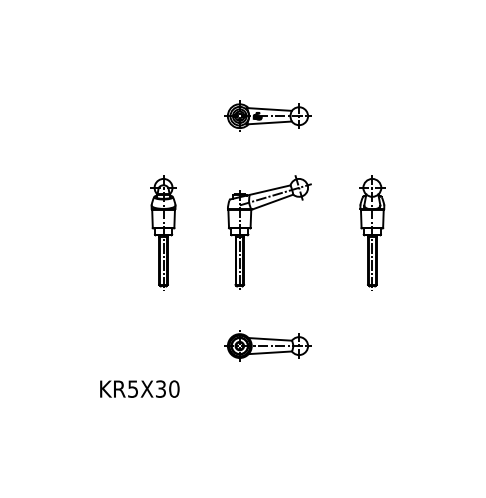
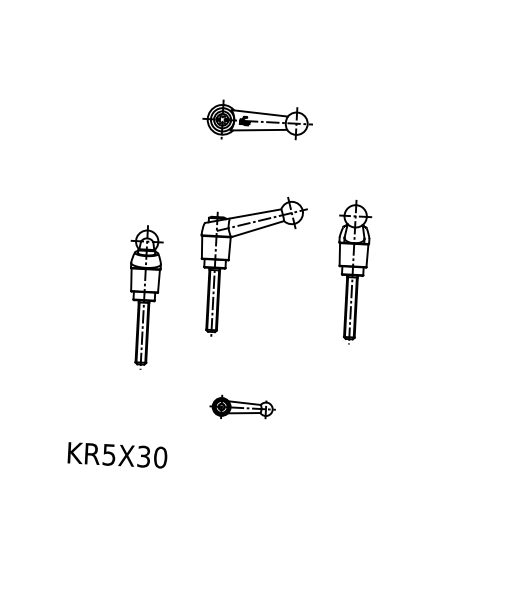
part: (163, 232) -> (144, 297), moved
part: (372, 232) -> (352, 271), moved
part: (267, 345) -> (242, 407), size x0.6
text: (139, 388) -> (117, 454), moved

